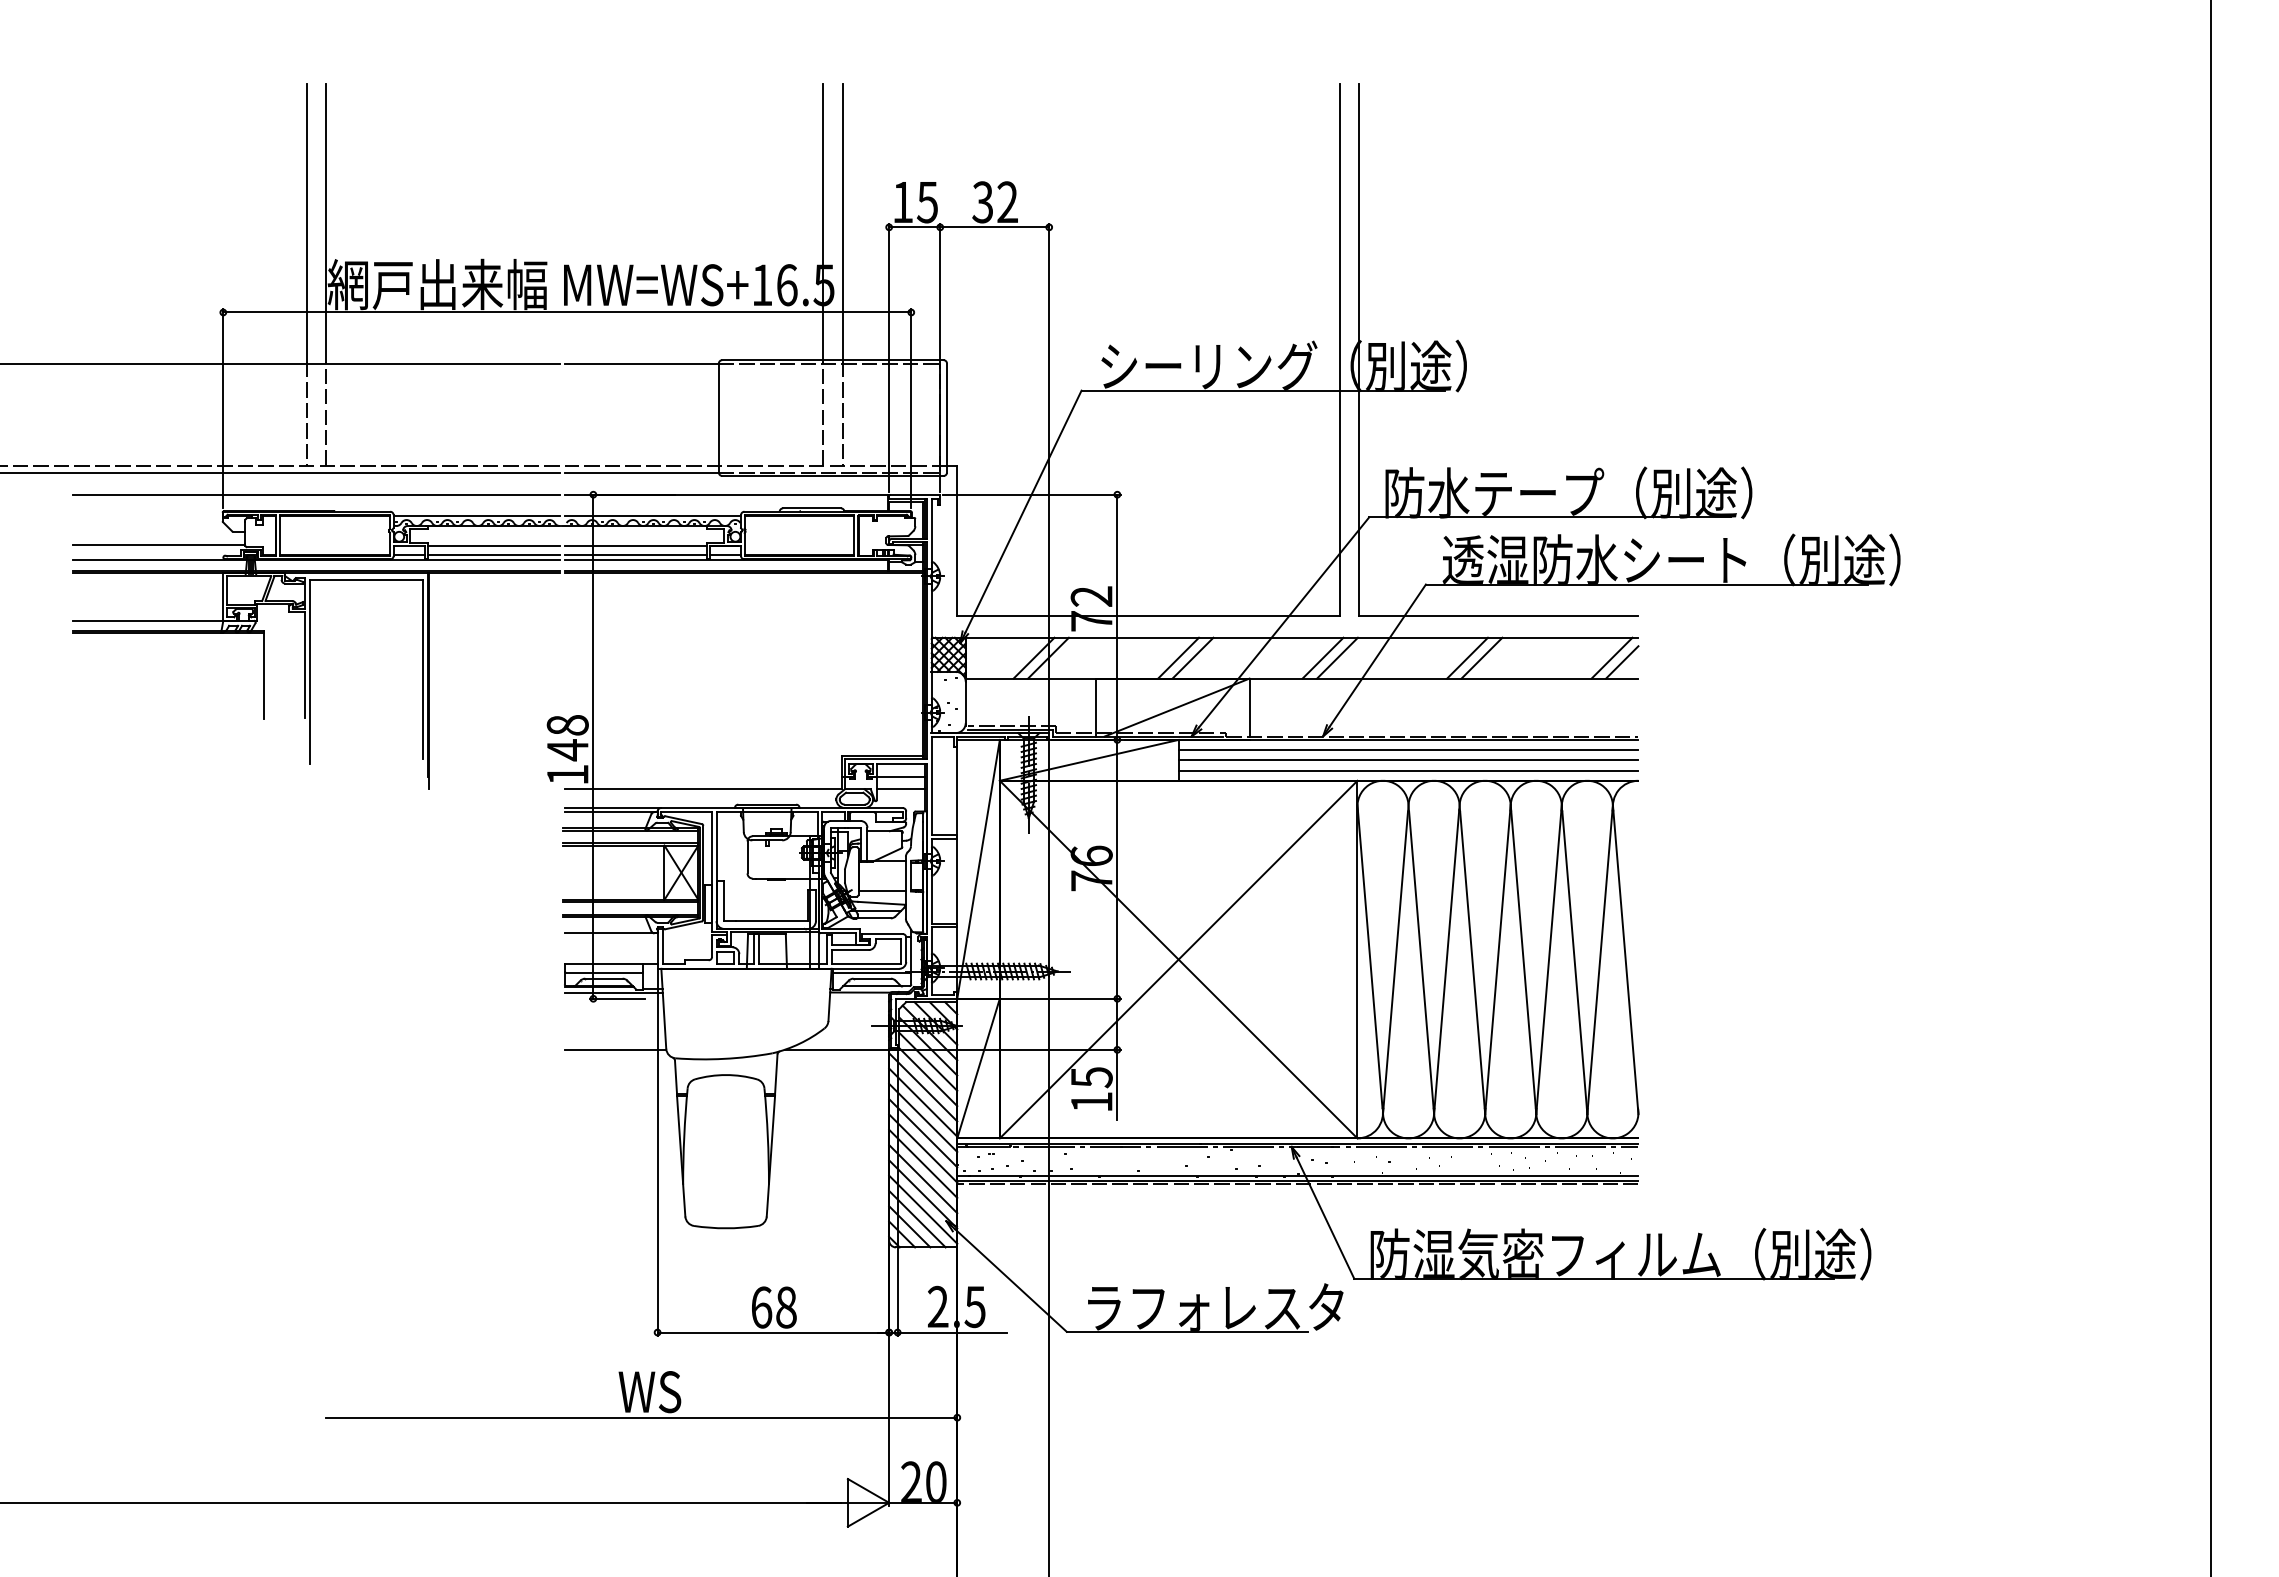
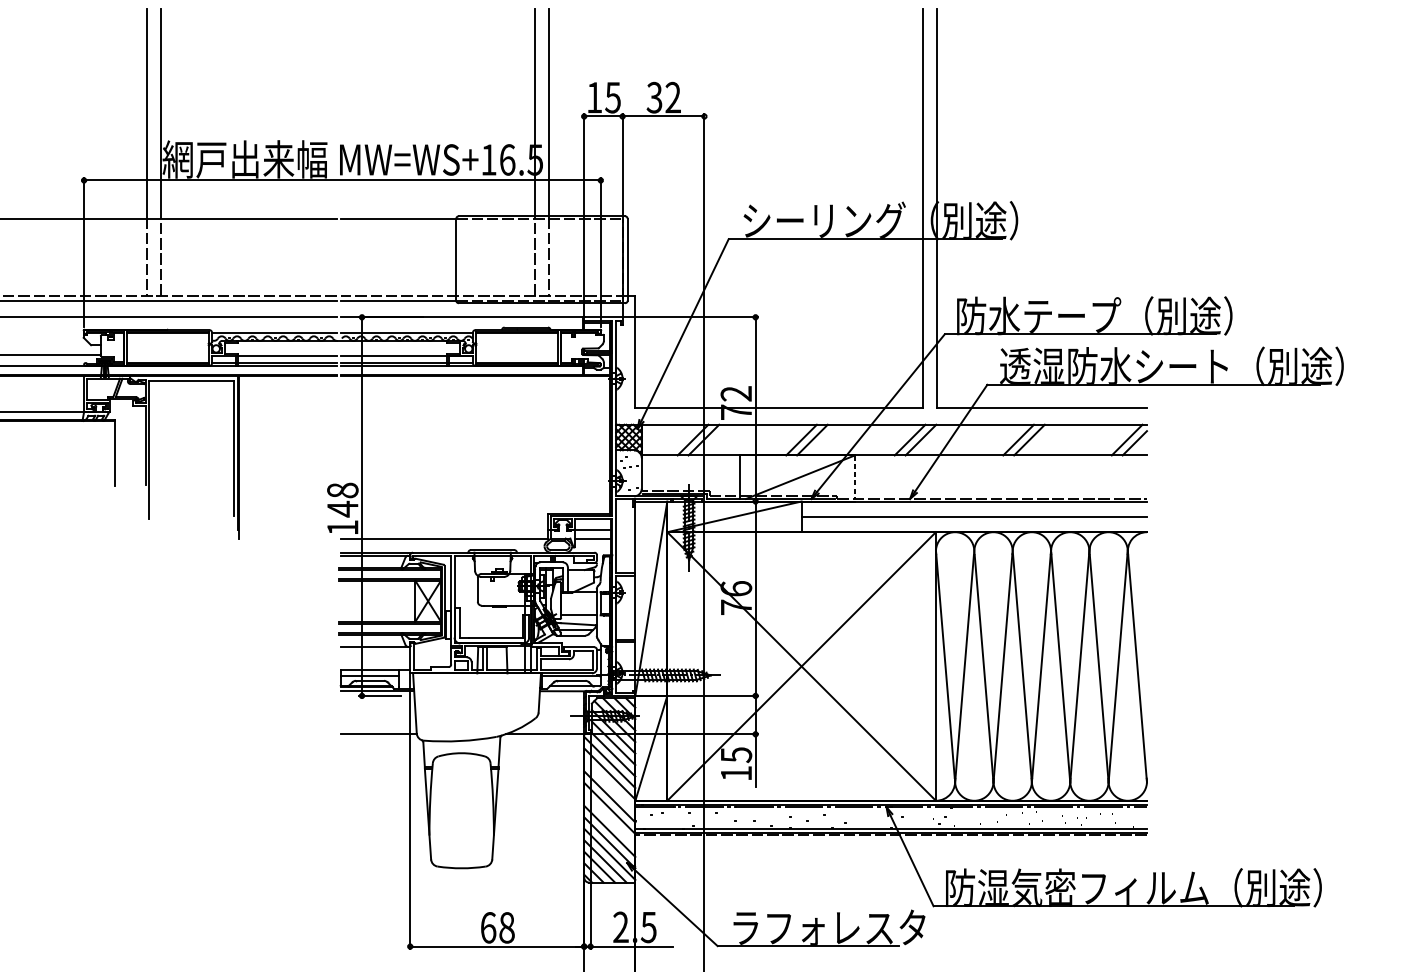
line: (1249, 707) -> (854, 477), solid -> dashed
line: (1408, 750) -> (974, 509), removed
line: (1408, 770) -> (974, 524), removed
line: (923, 1117) -> (610, 785), removed
line: (923, 1163) -> (610, 819), removed

